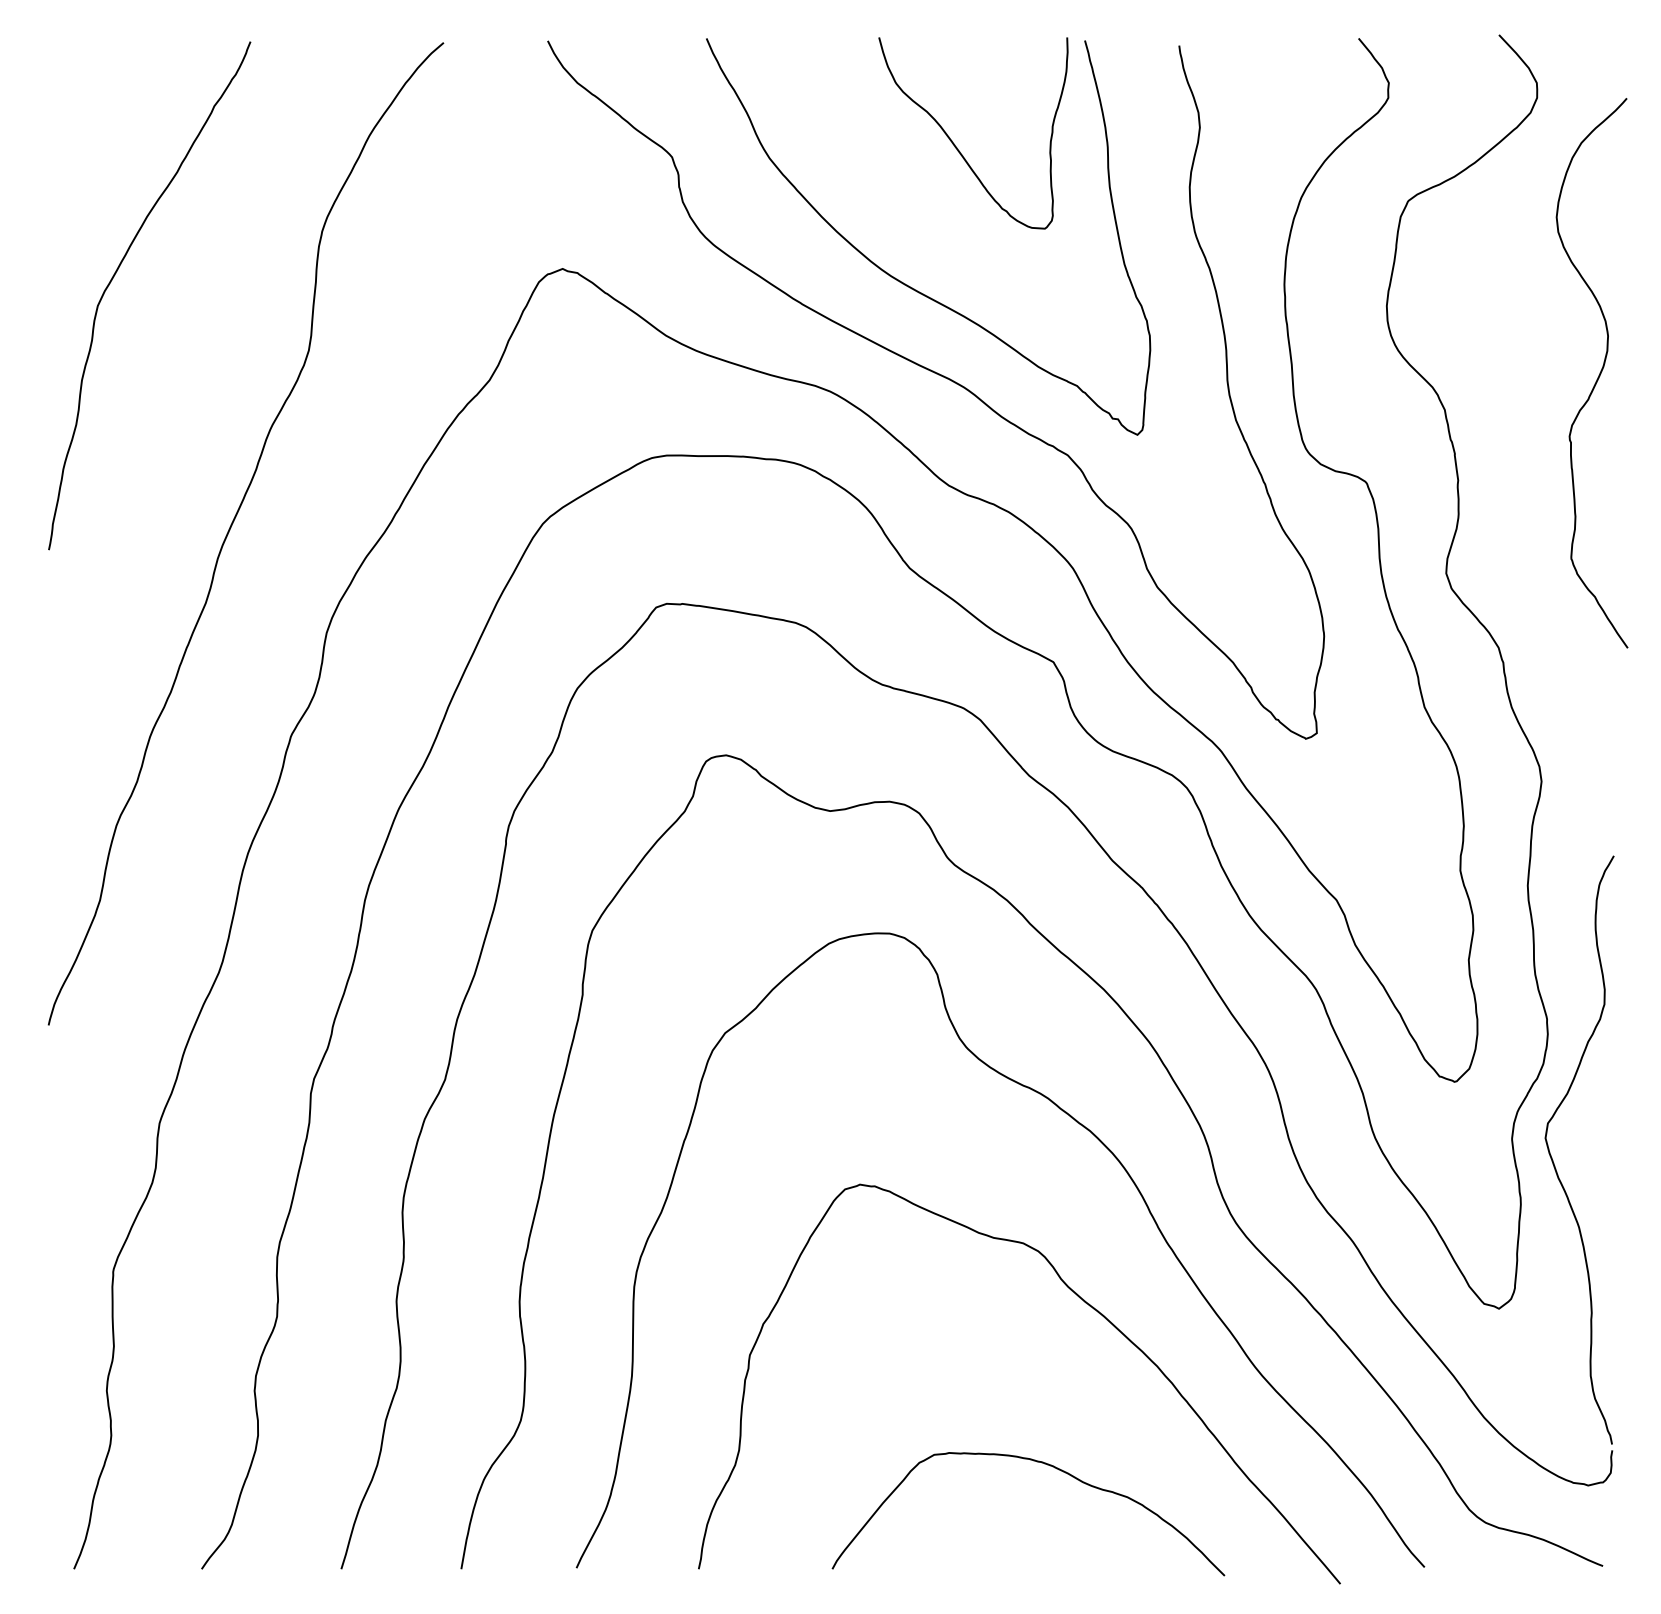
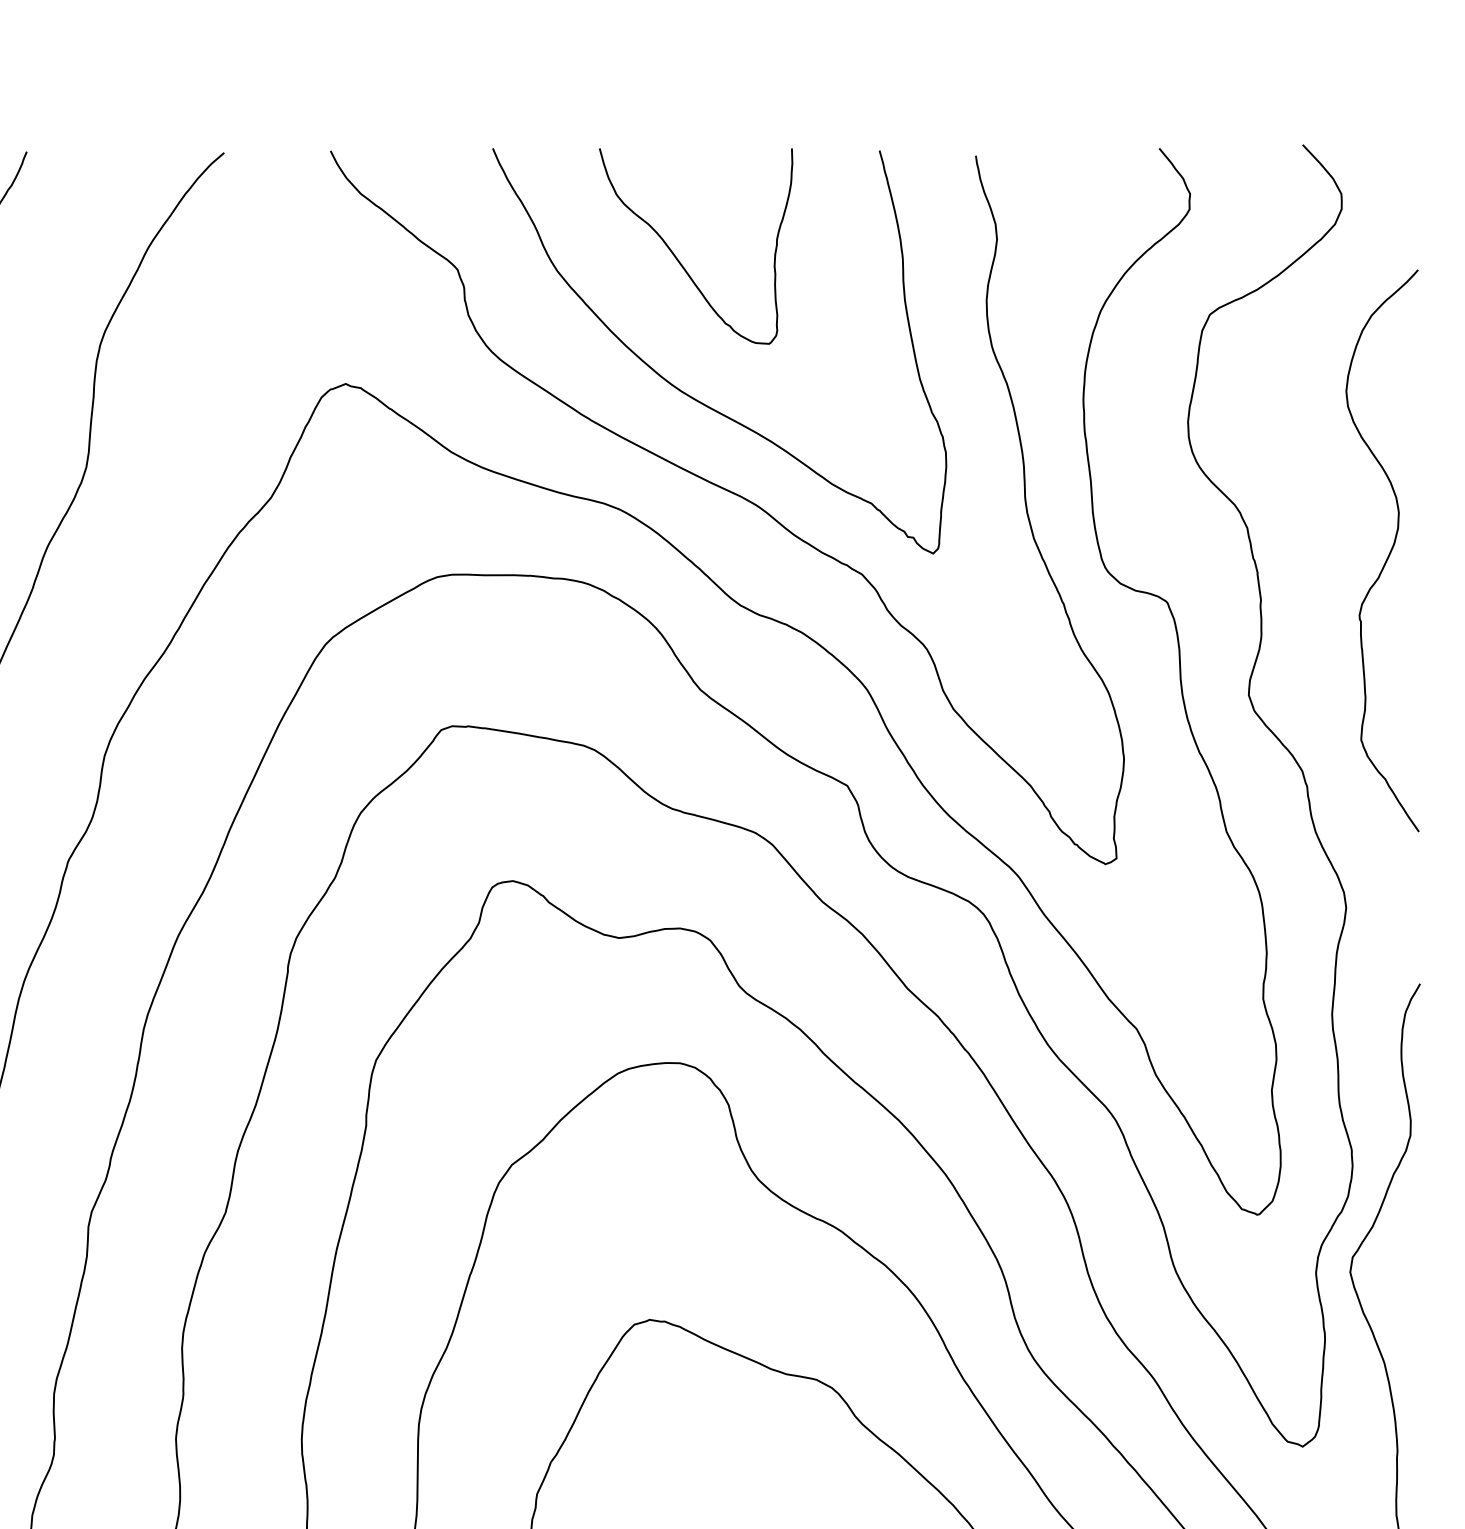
curve: (957, 147) -> (679, 260), moved
curve: (1597, 377) -> (1388, 555), moved

